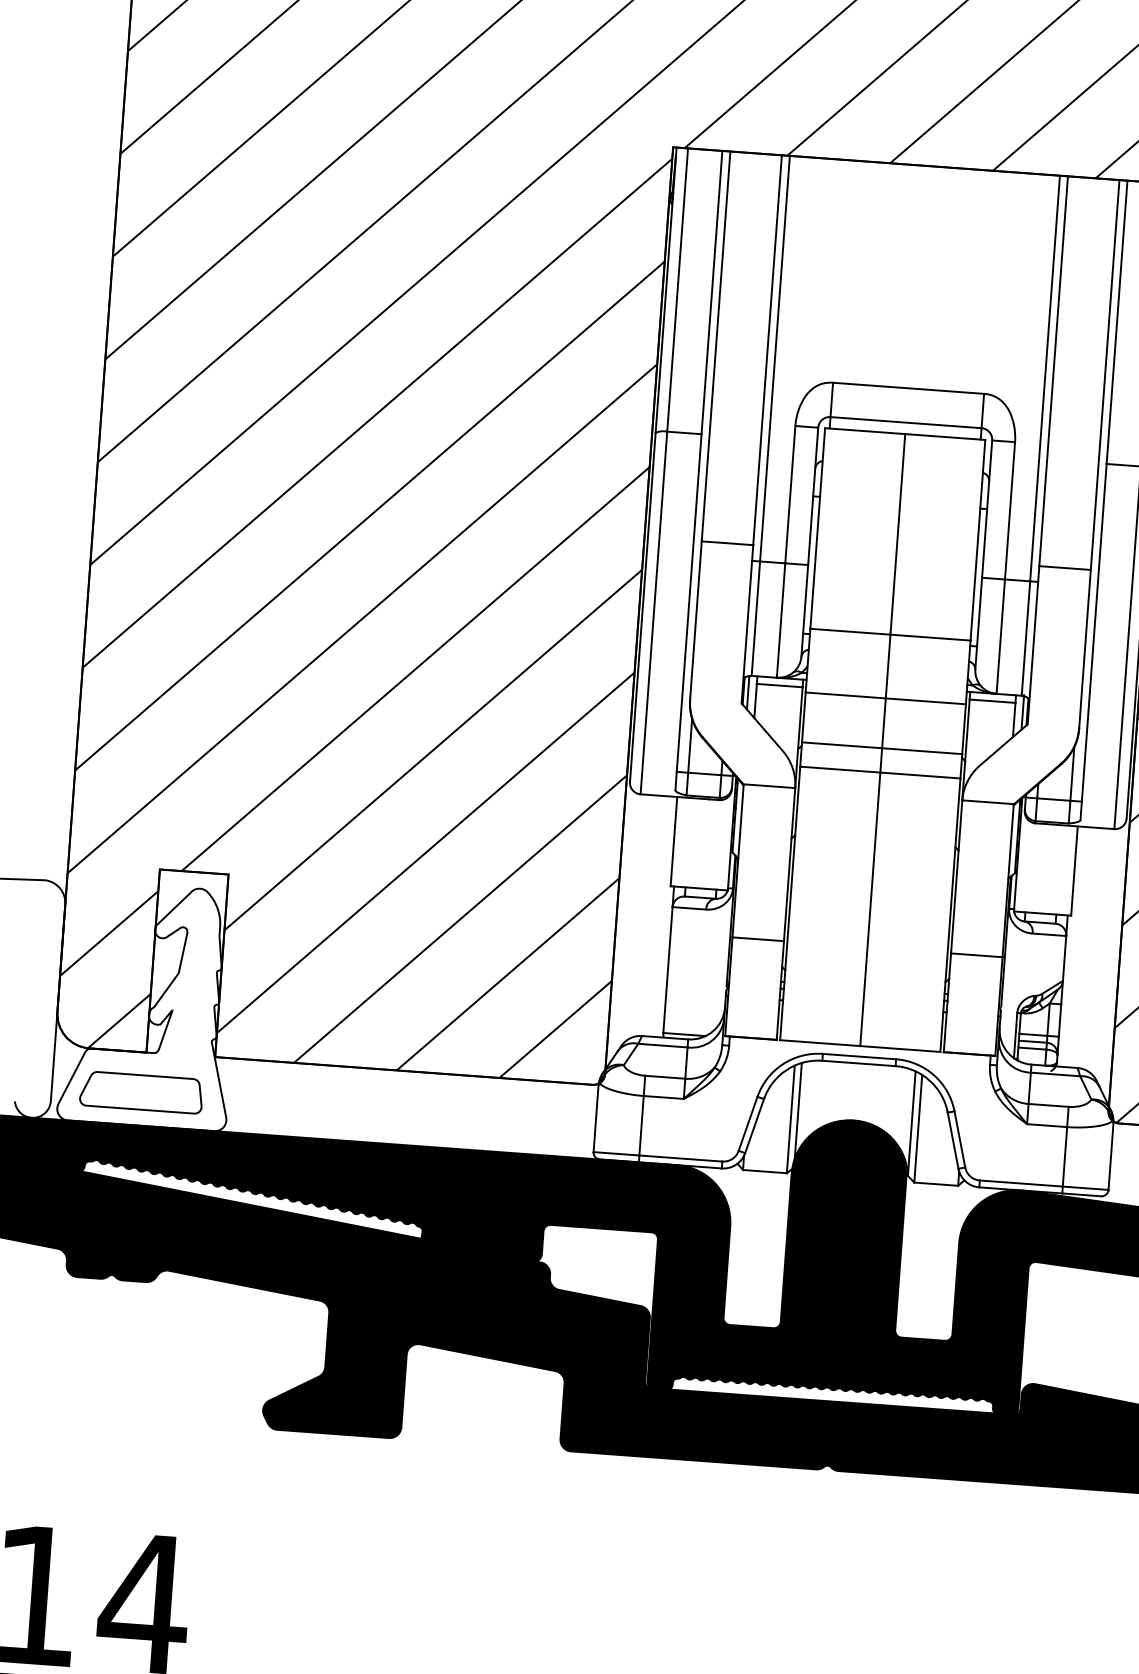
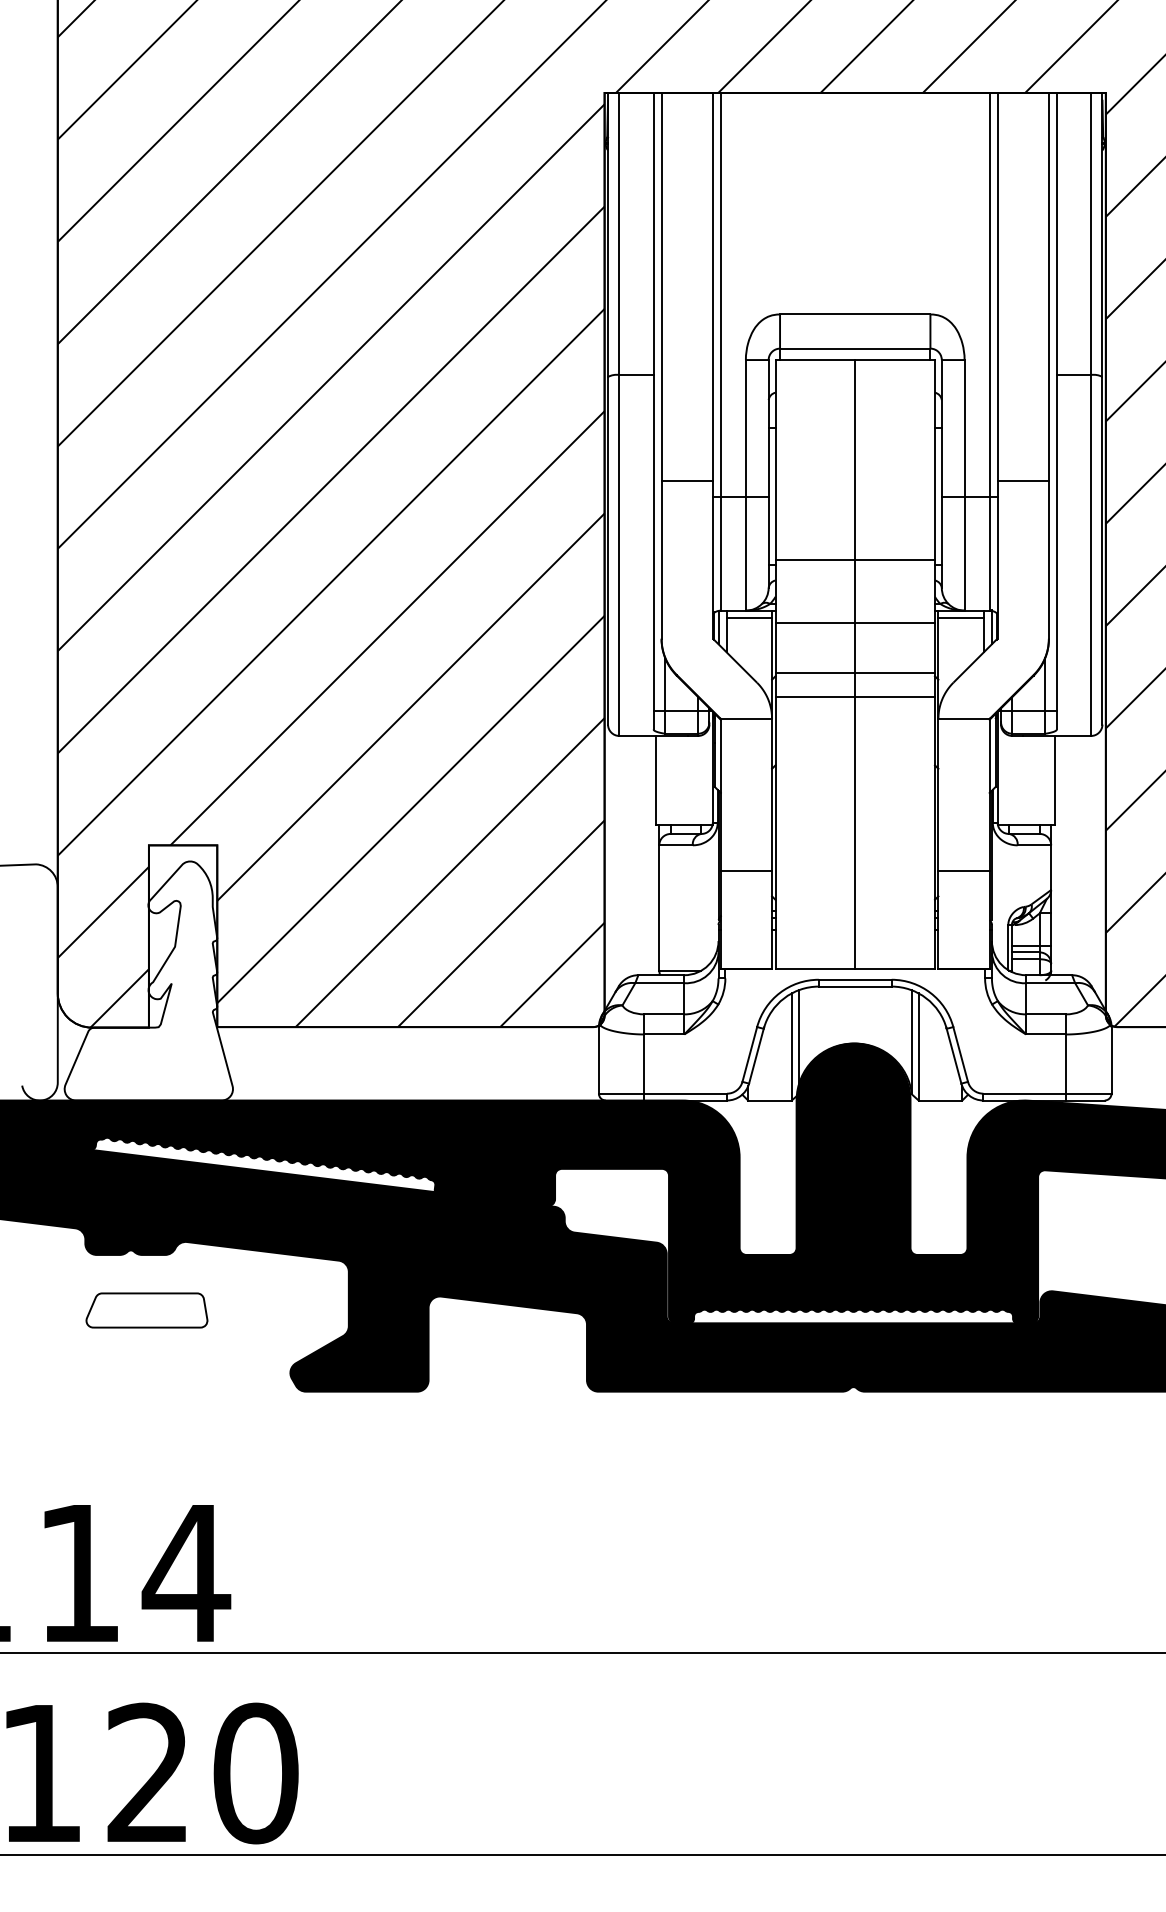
part: (141, 1092) -> (146, 1310), moved

